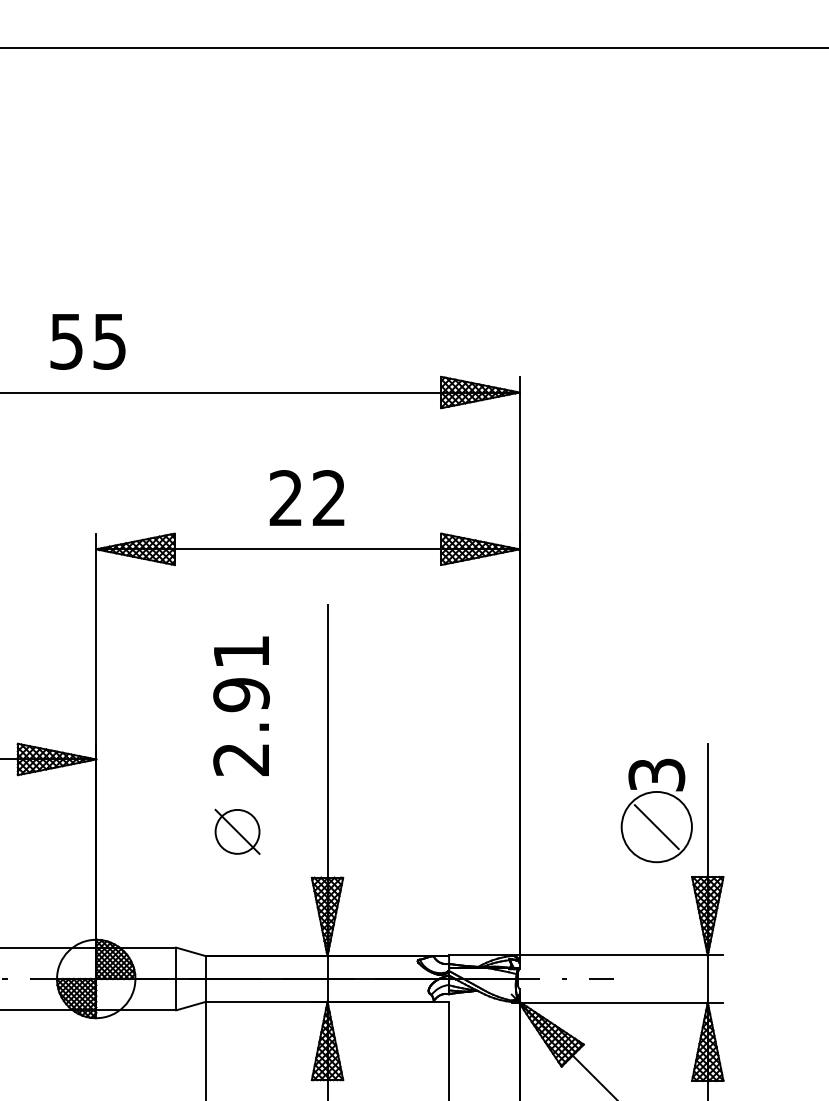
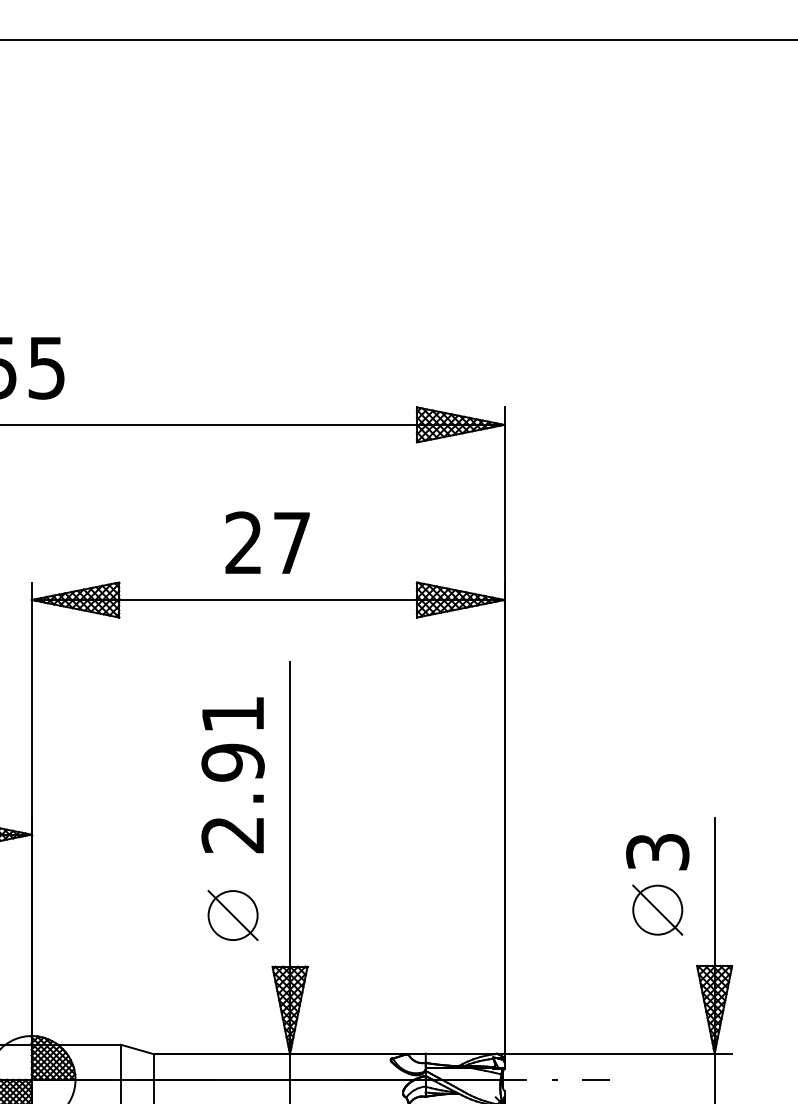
text: (328, 497) -> (291, 542), 22 -> 27
text: (241, 705) -> (233, 774), moved
circle: (656, 827) -> (657, 910), size x0.62
part: (237, 831) -> (233, 915), moved

